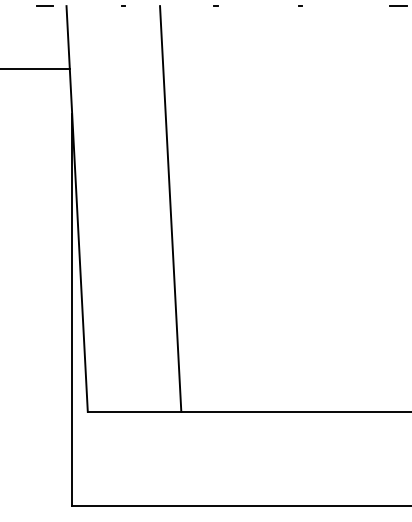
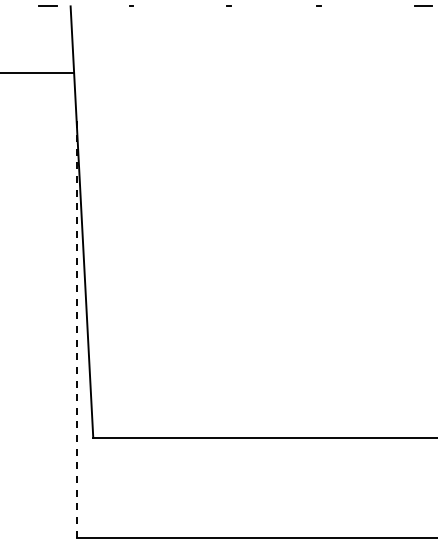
line: (170, 208) -> (181, 221), removed
line: (72, 308) -> (76, 328), solid -> dashed

